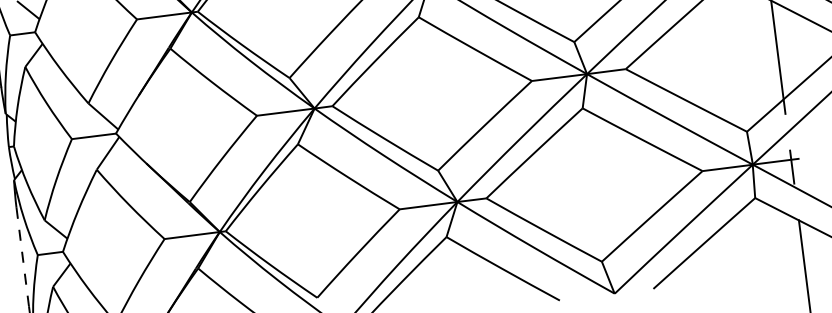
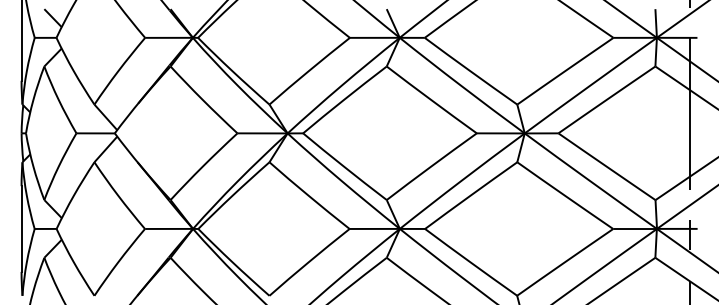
line: (22, 257) -> (21, 229), dashed -> solid

